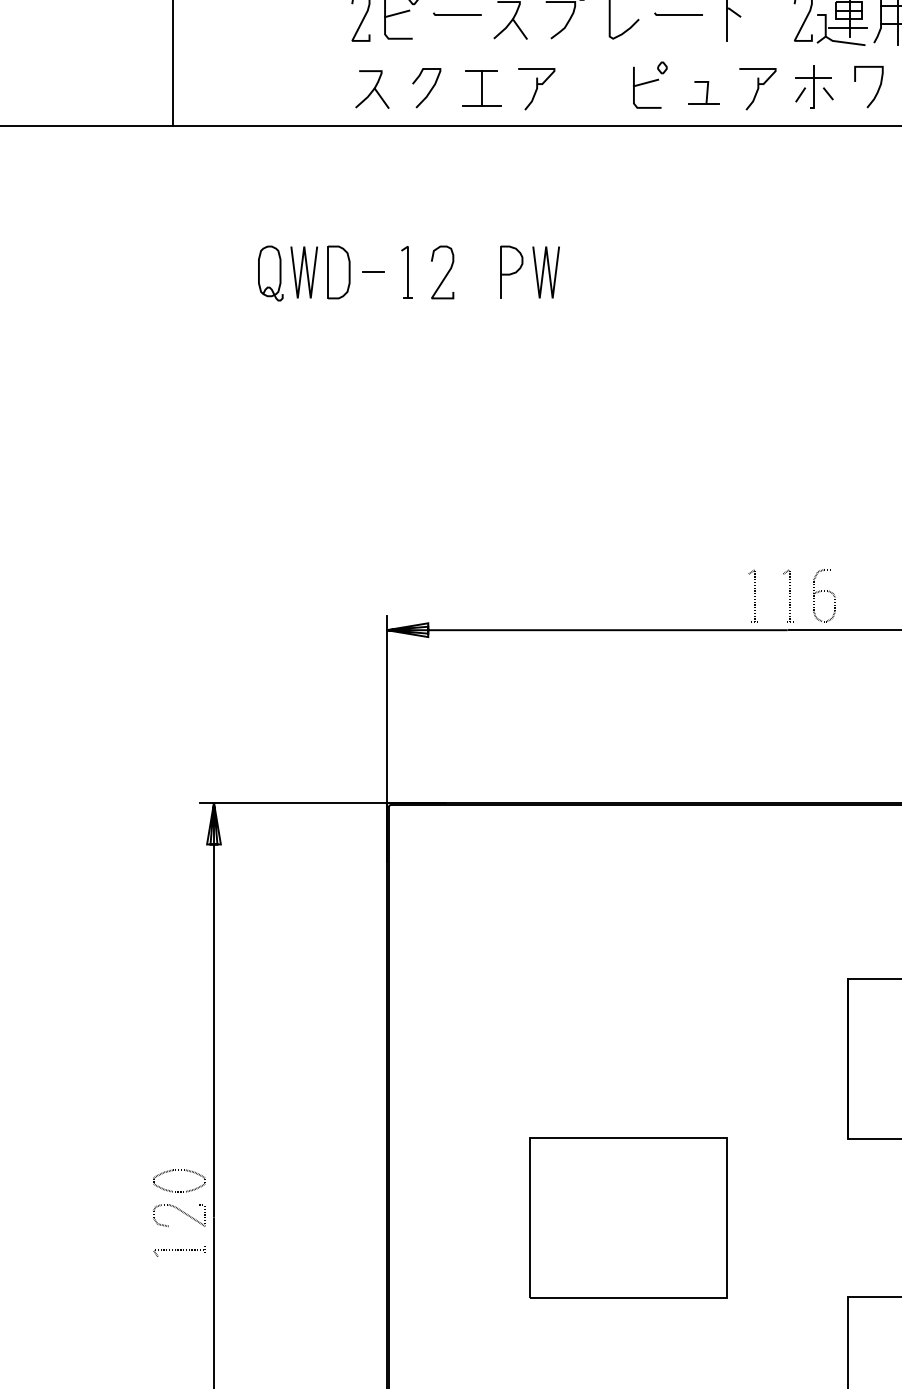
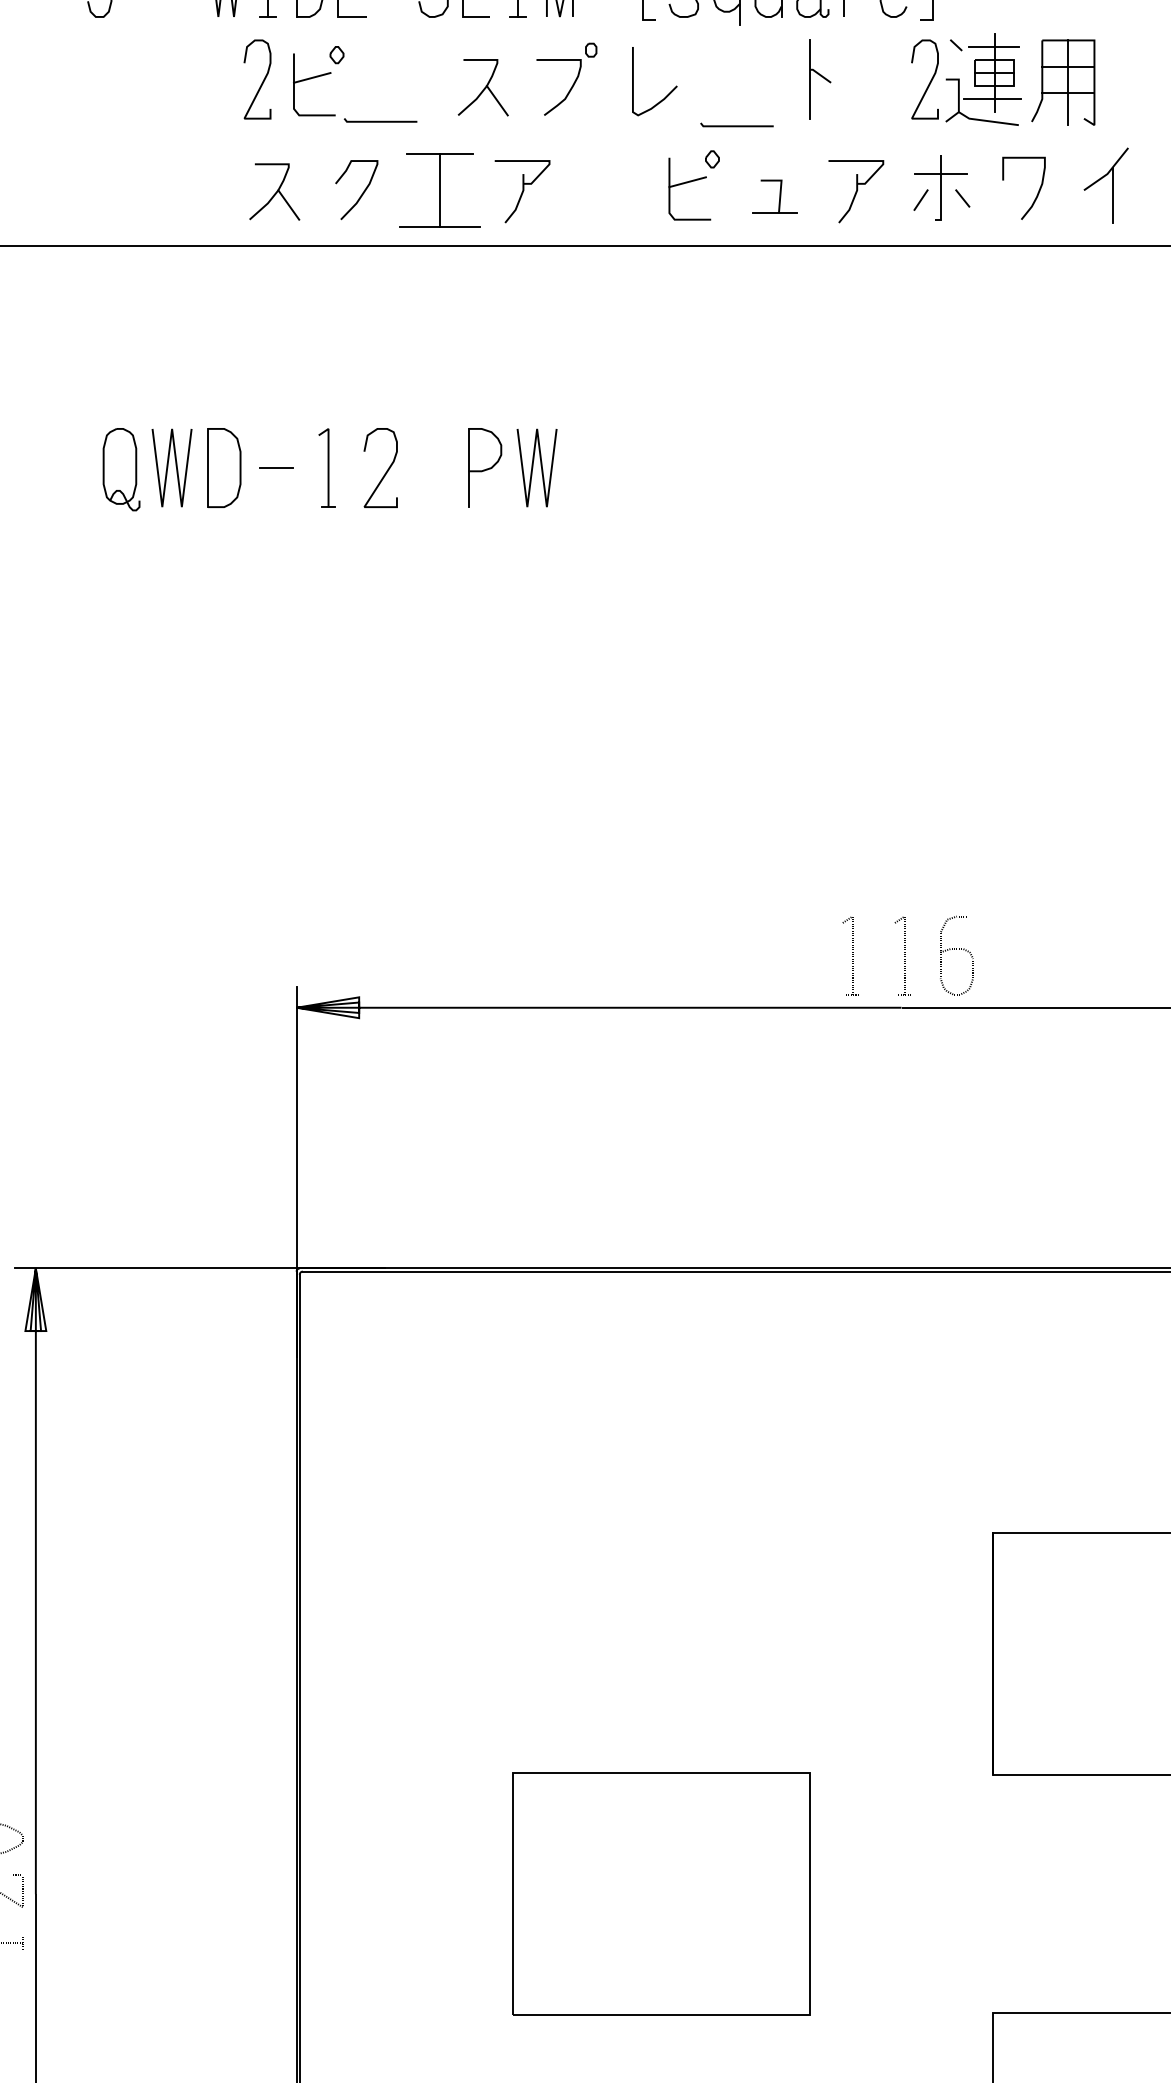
line: (457, 14) -> (380, 121), moved
line: (678, 14) -> (736, 125), moved
part: (481, 88) -> (439, 190), size x1.4

